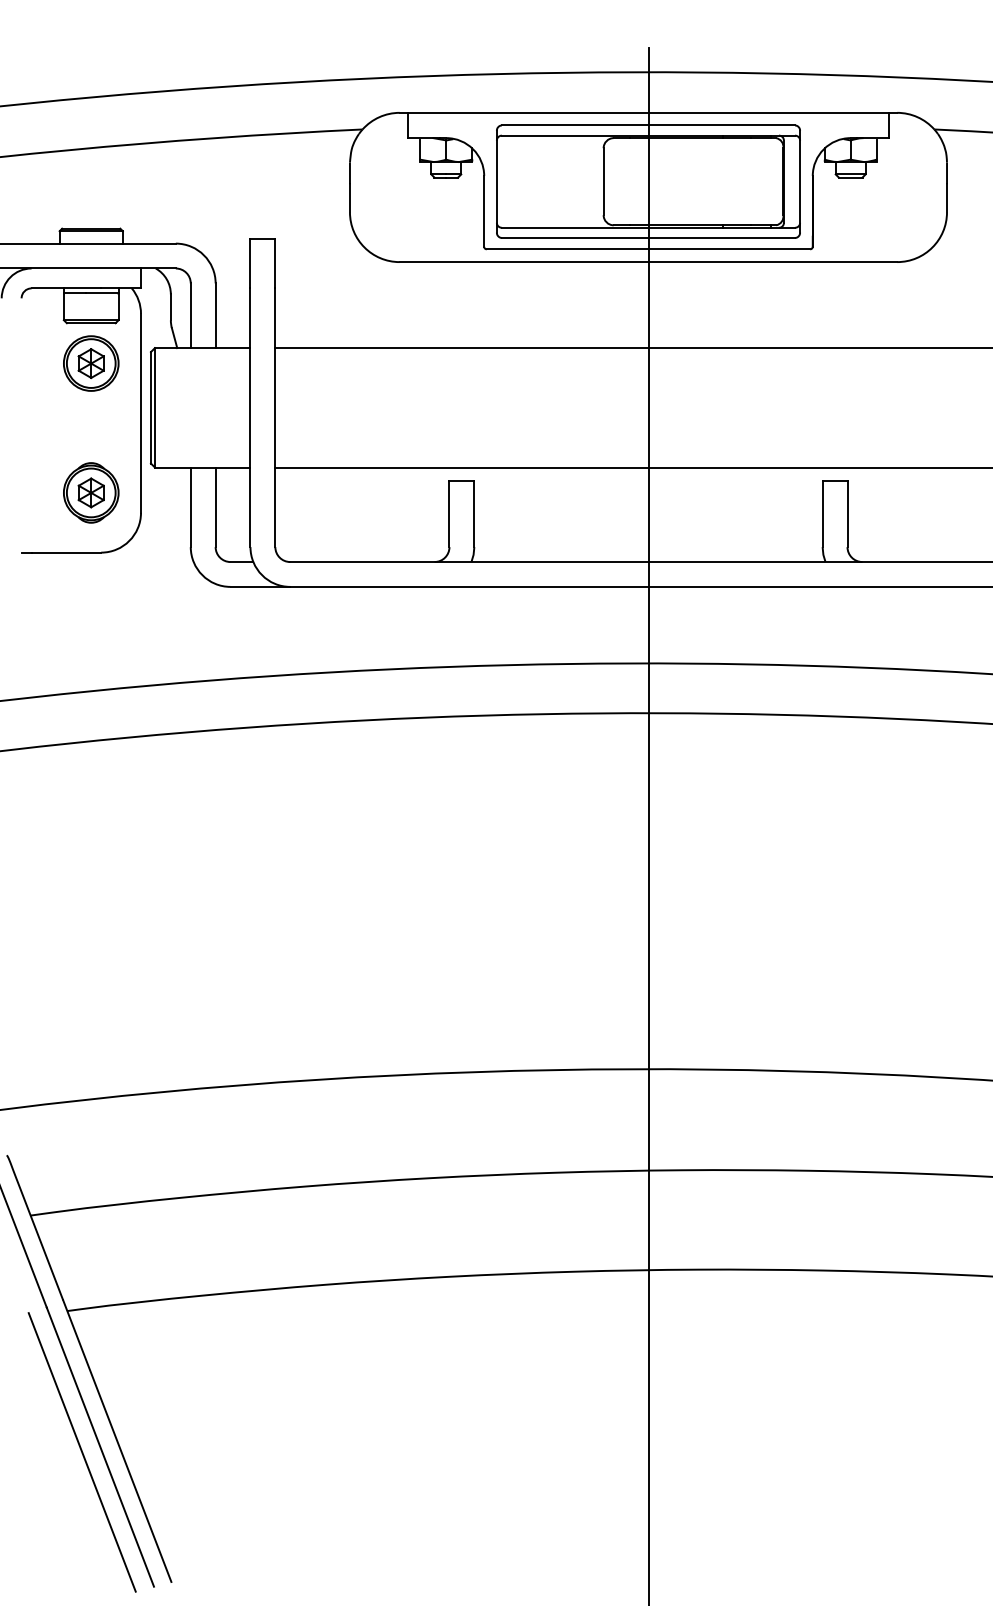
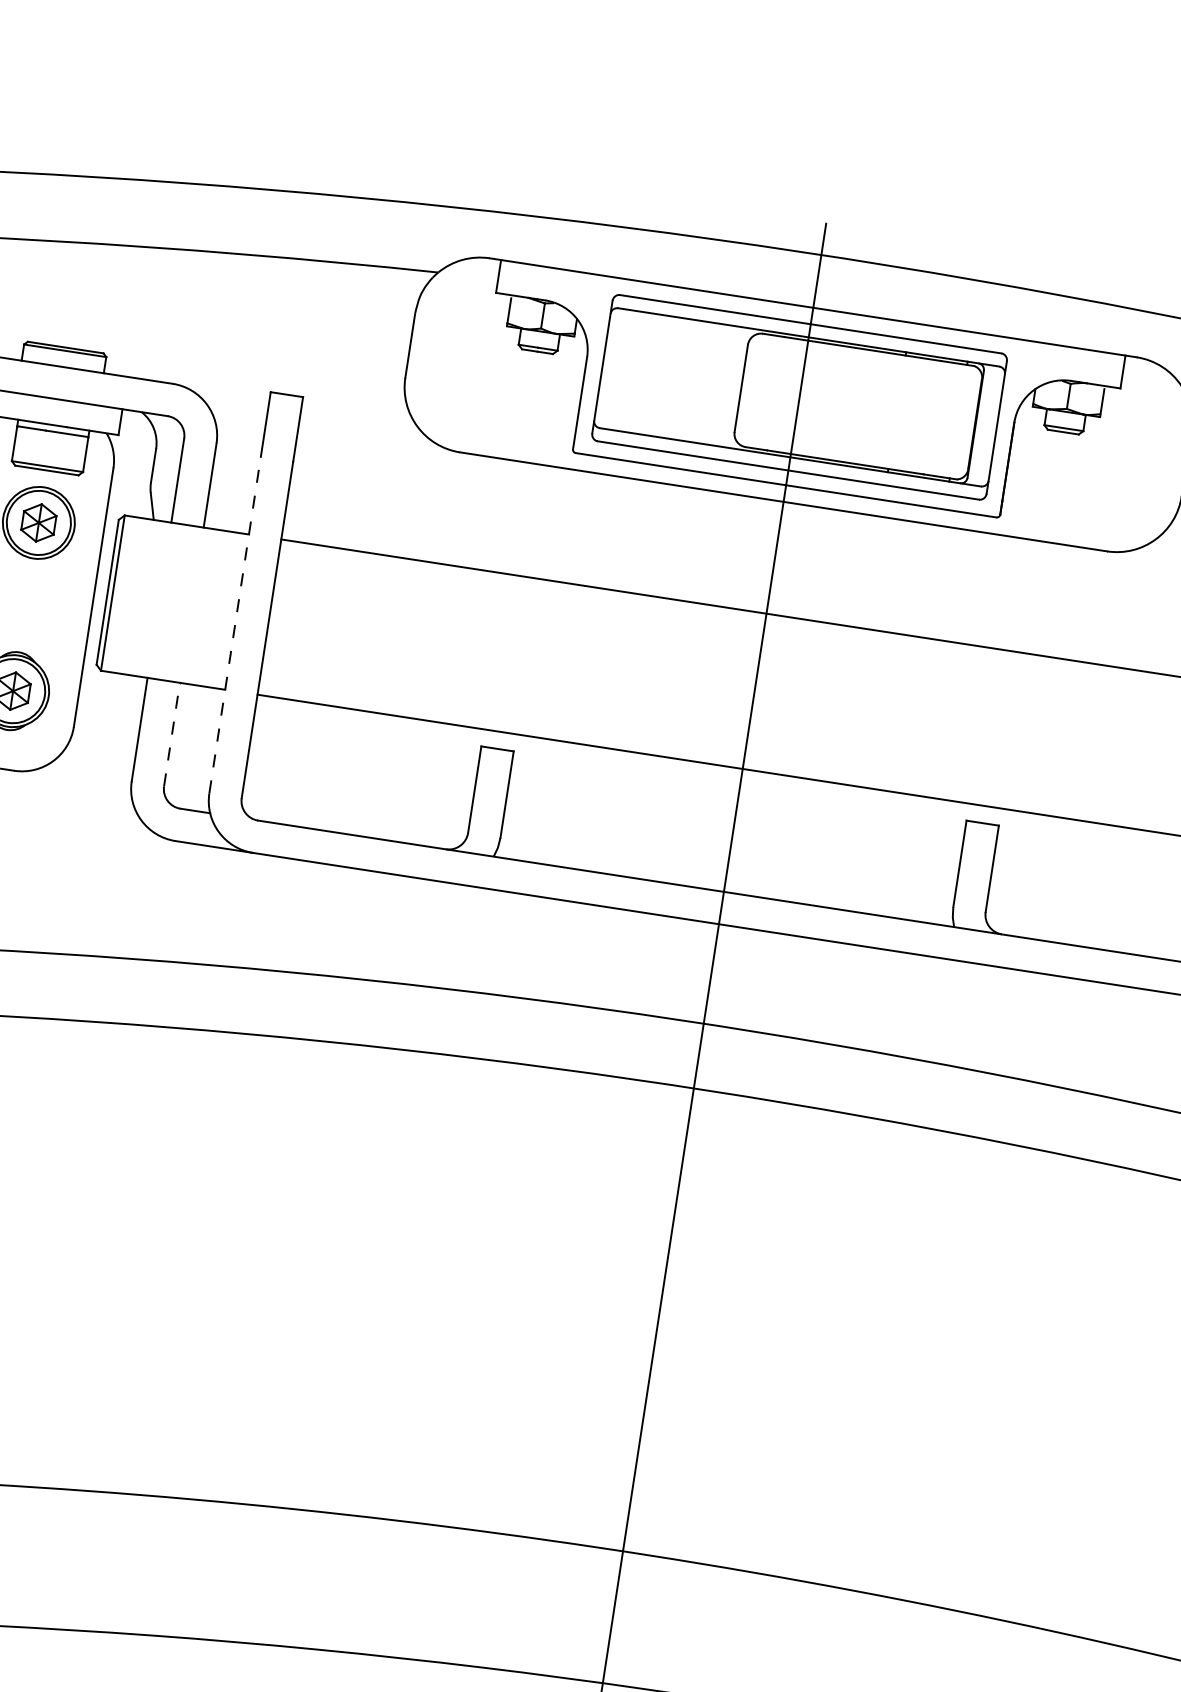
line: (250, 417) -> (235, 624), solid -> dashed
line: (215, 507) -> (171, 734), solid -> dashed

